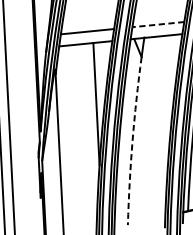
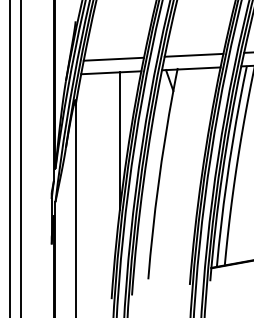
line: (157, 24) -> (193, 55), dashed -> solid
arc: (132, 140) -> (158, 184), dashed -> solid

